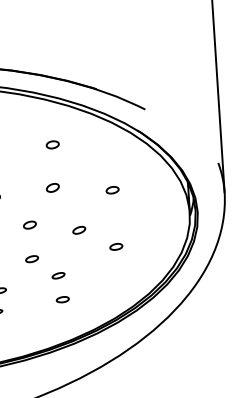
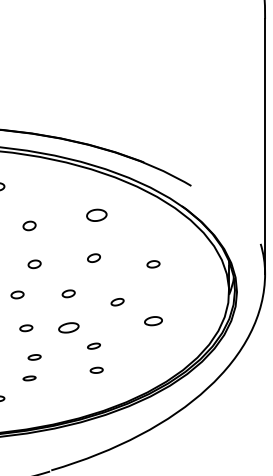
part: (52, 144) -> (96, 214), size x1.6
part: (116, 246) -> (153, 320), size x1.4
part: (31, 258) -> (68, 327), size x1.6

